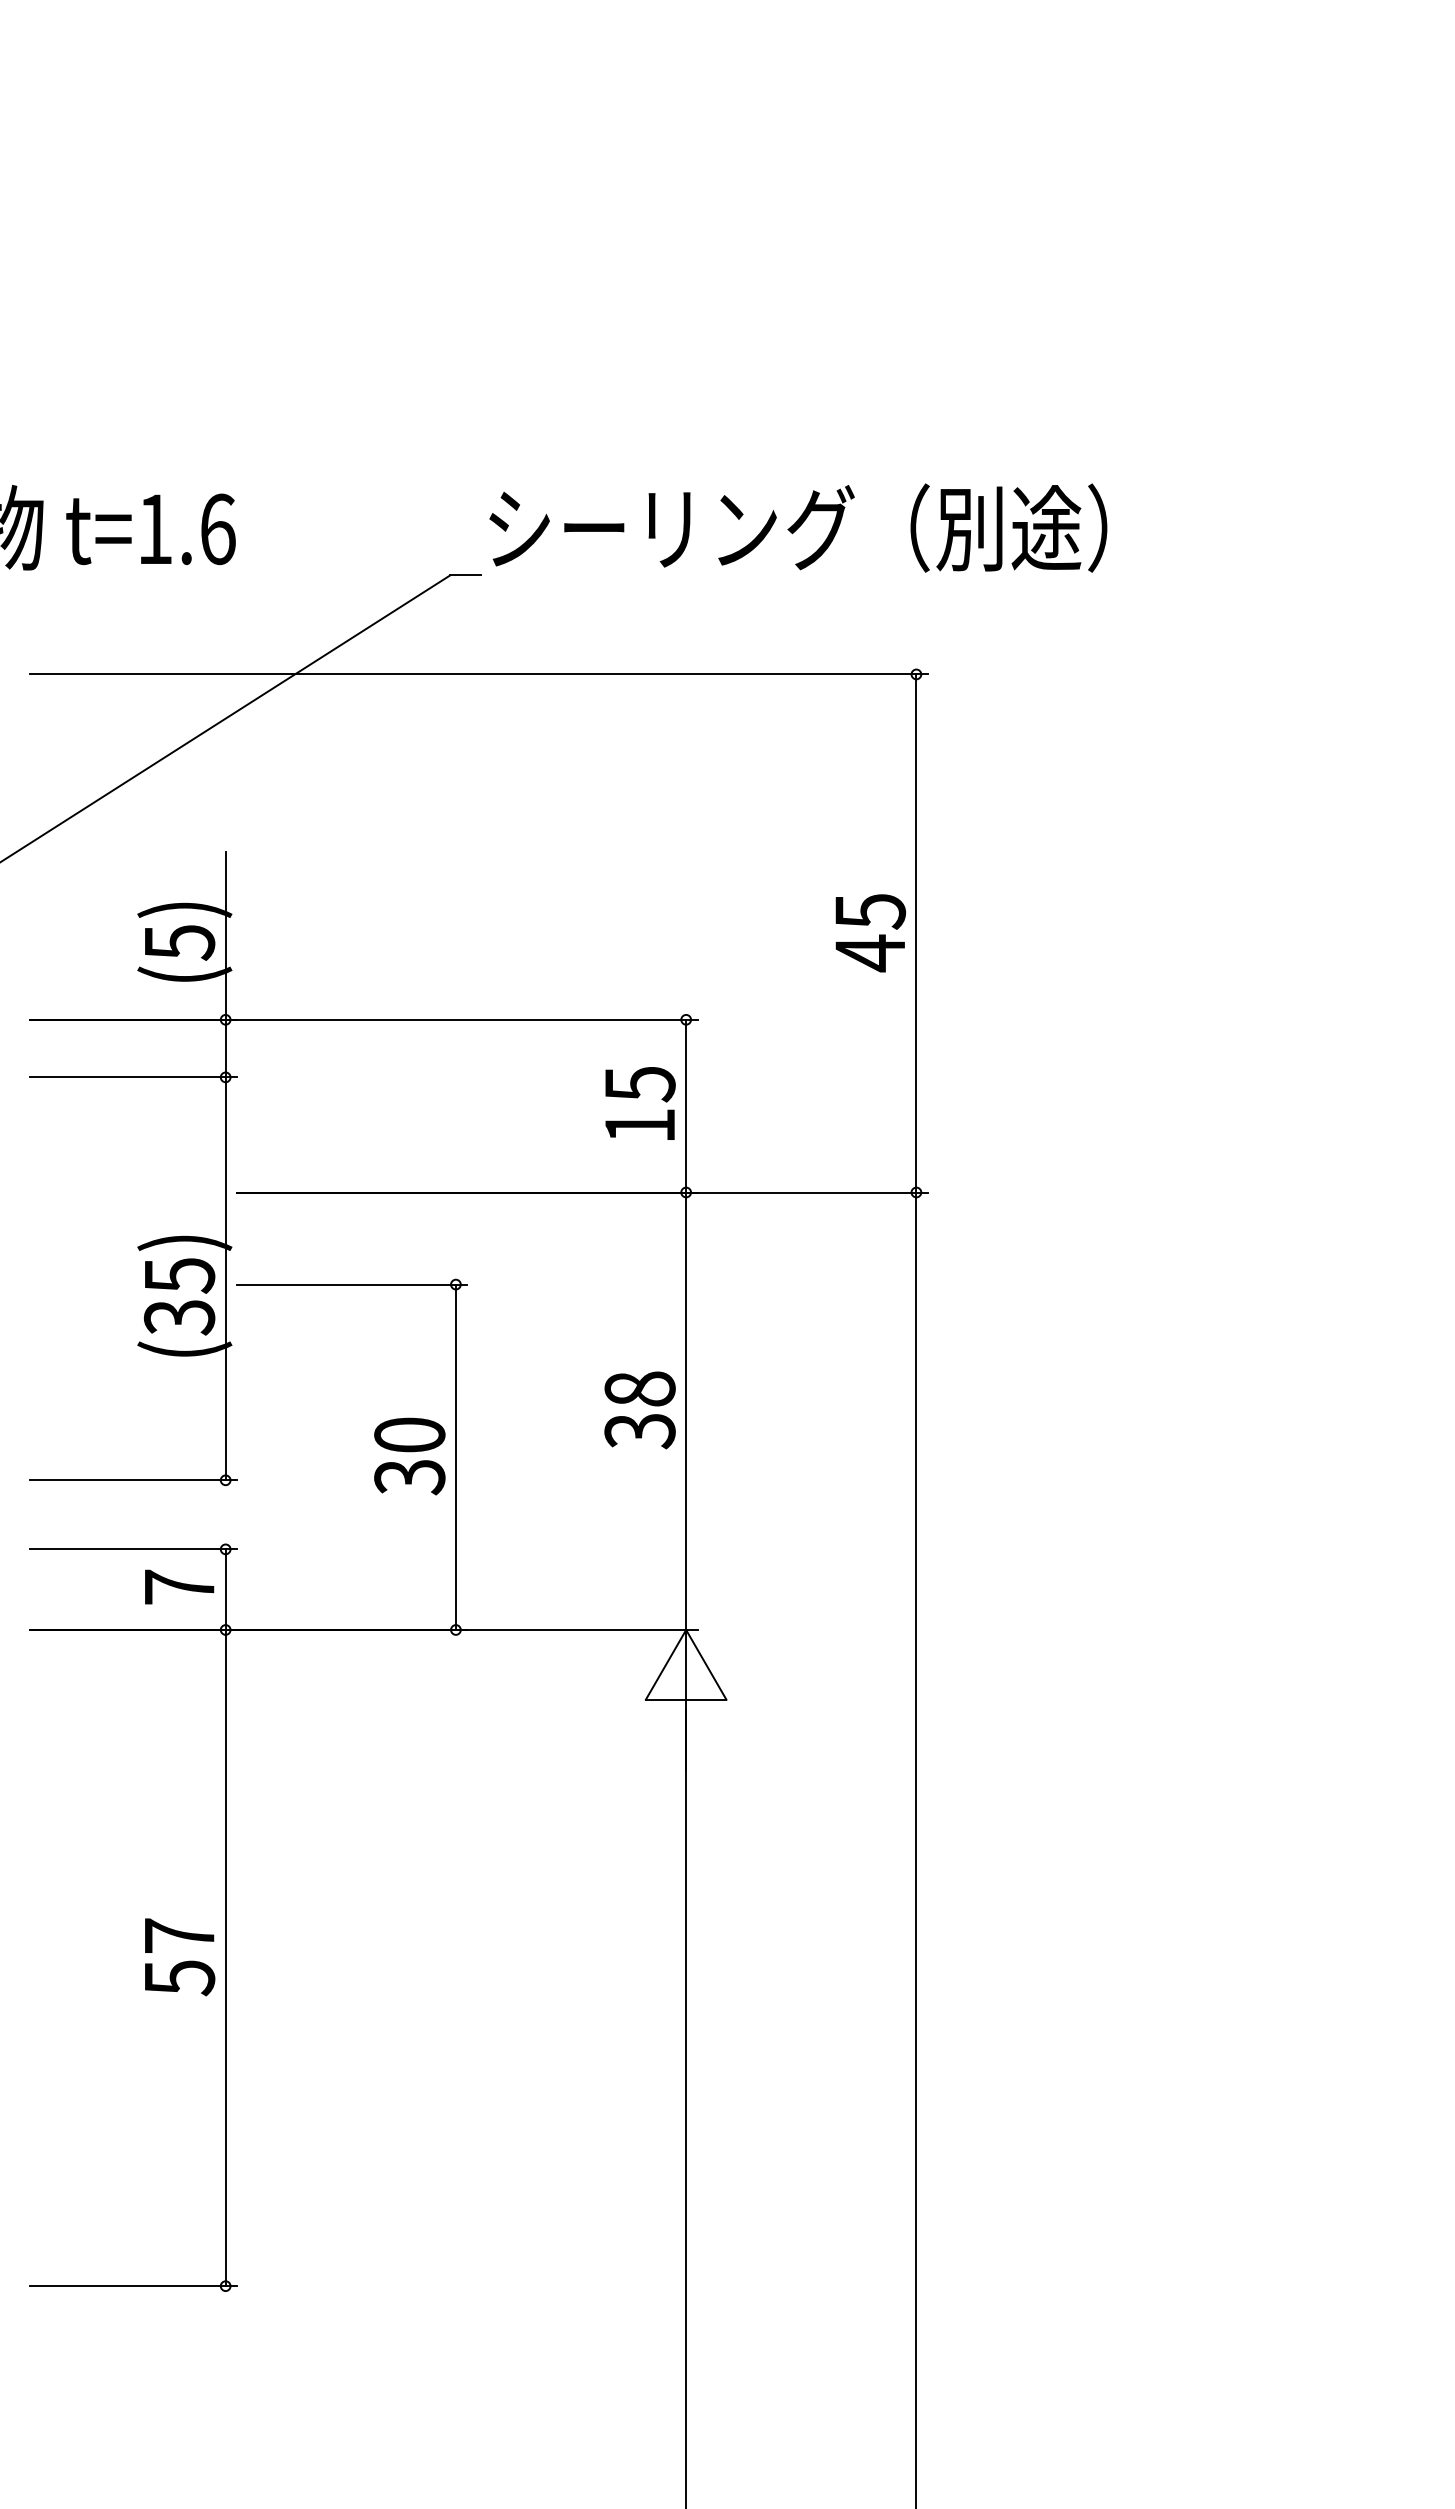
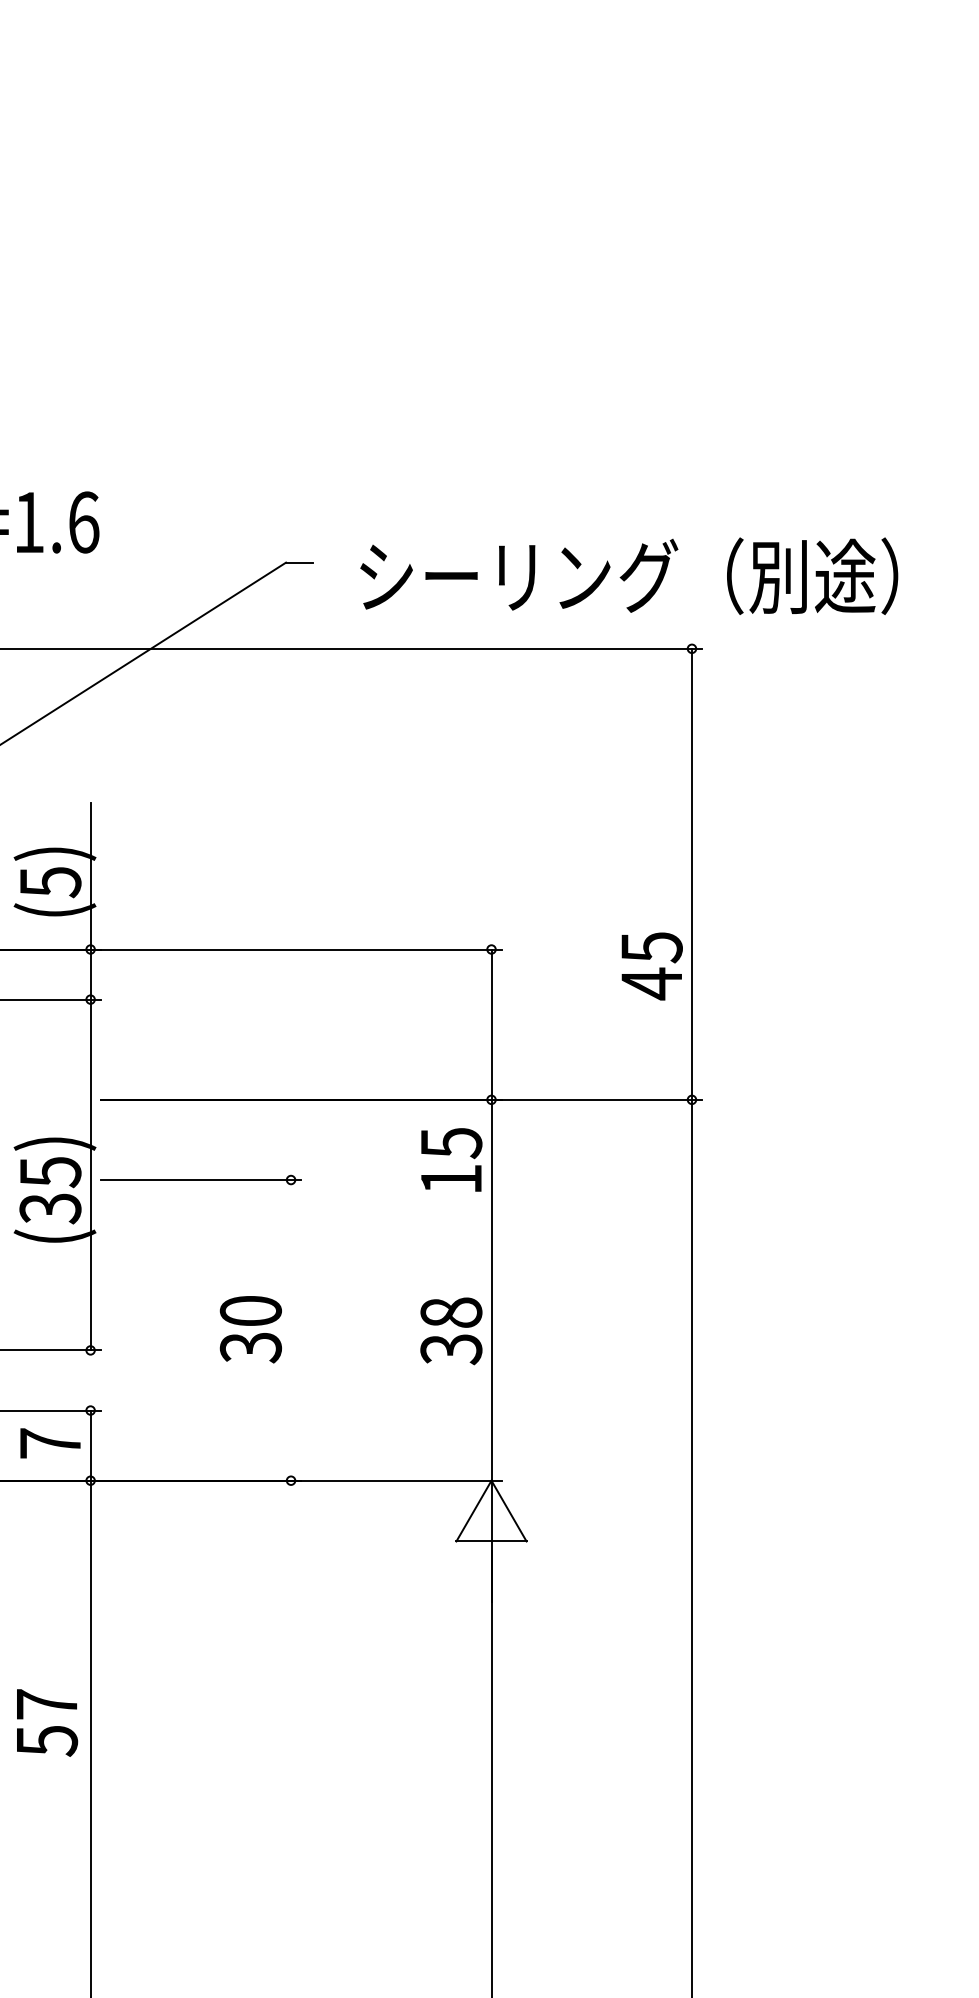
text: (798, 527) -> (629, 575), moved
text: (870, 933) -> (651, 966), moved
text: (640, 1103) -> (451, 1159), moved
text: (639, 1410) -> (450, 1331), moved
line: (455, 1456) -> (290, 1329), removed
text: (180, 1957) -> (47, 1723), moved

